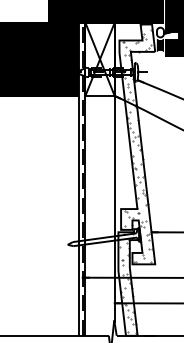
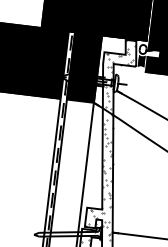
fill: (99, 58) -> (84, 66), added

